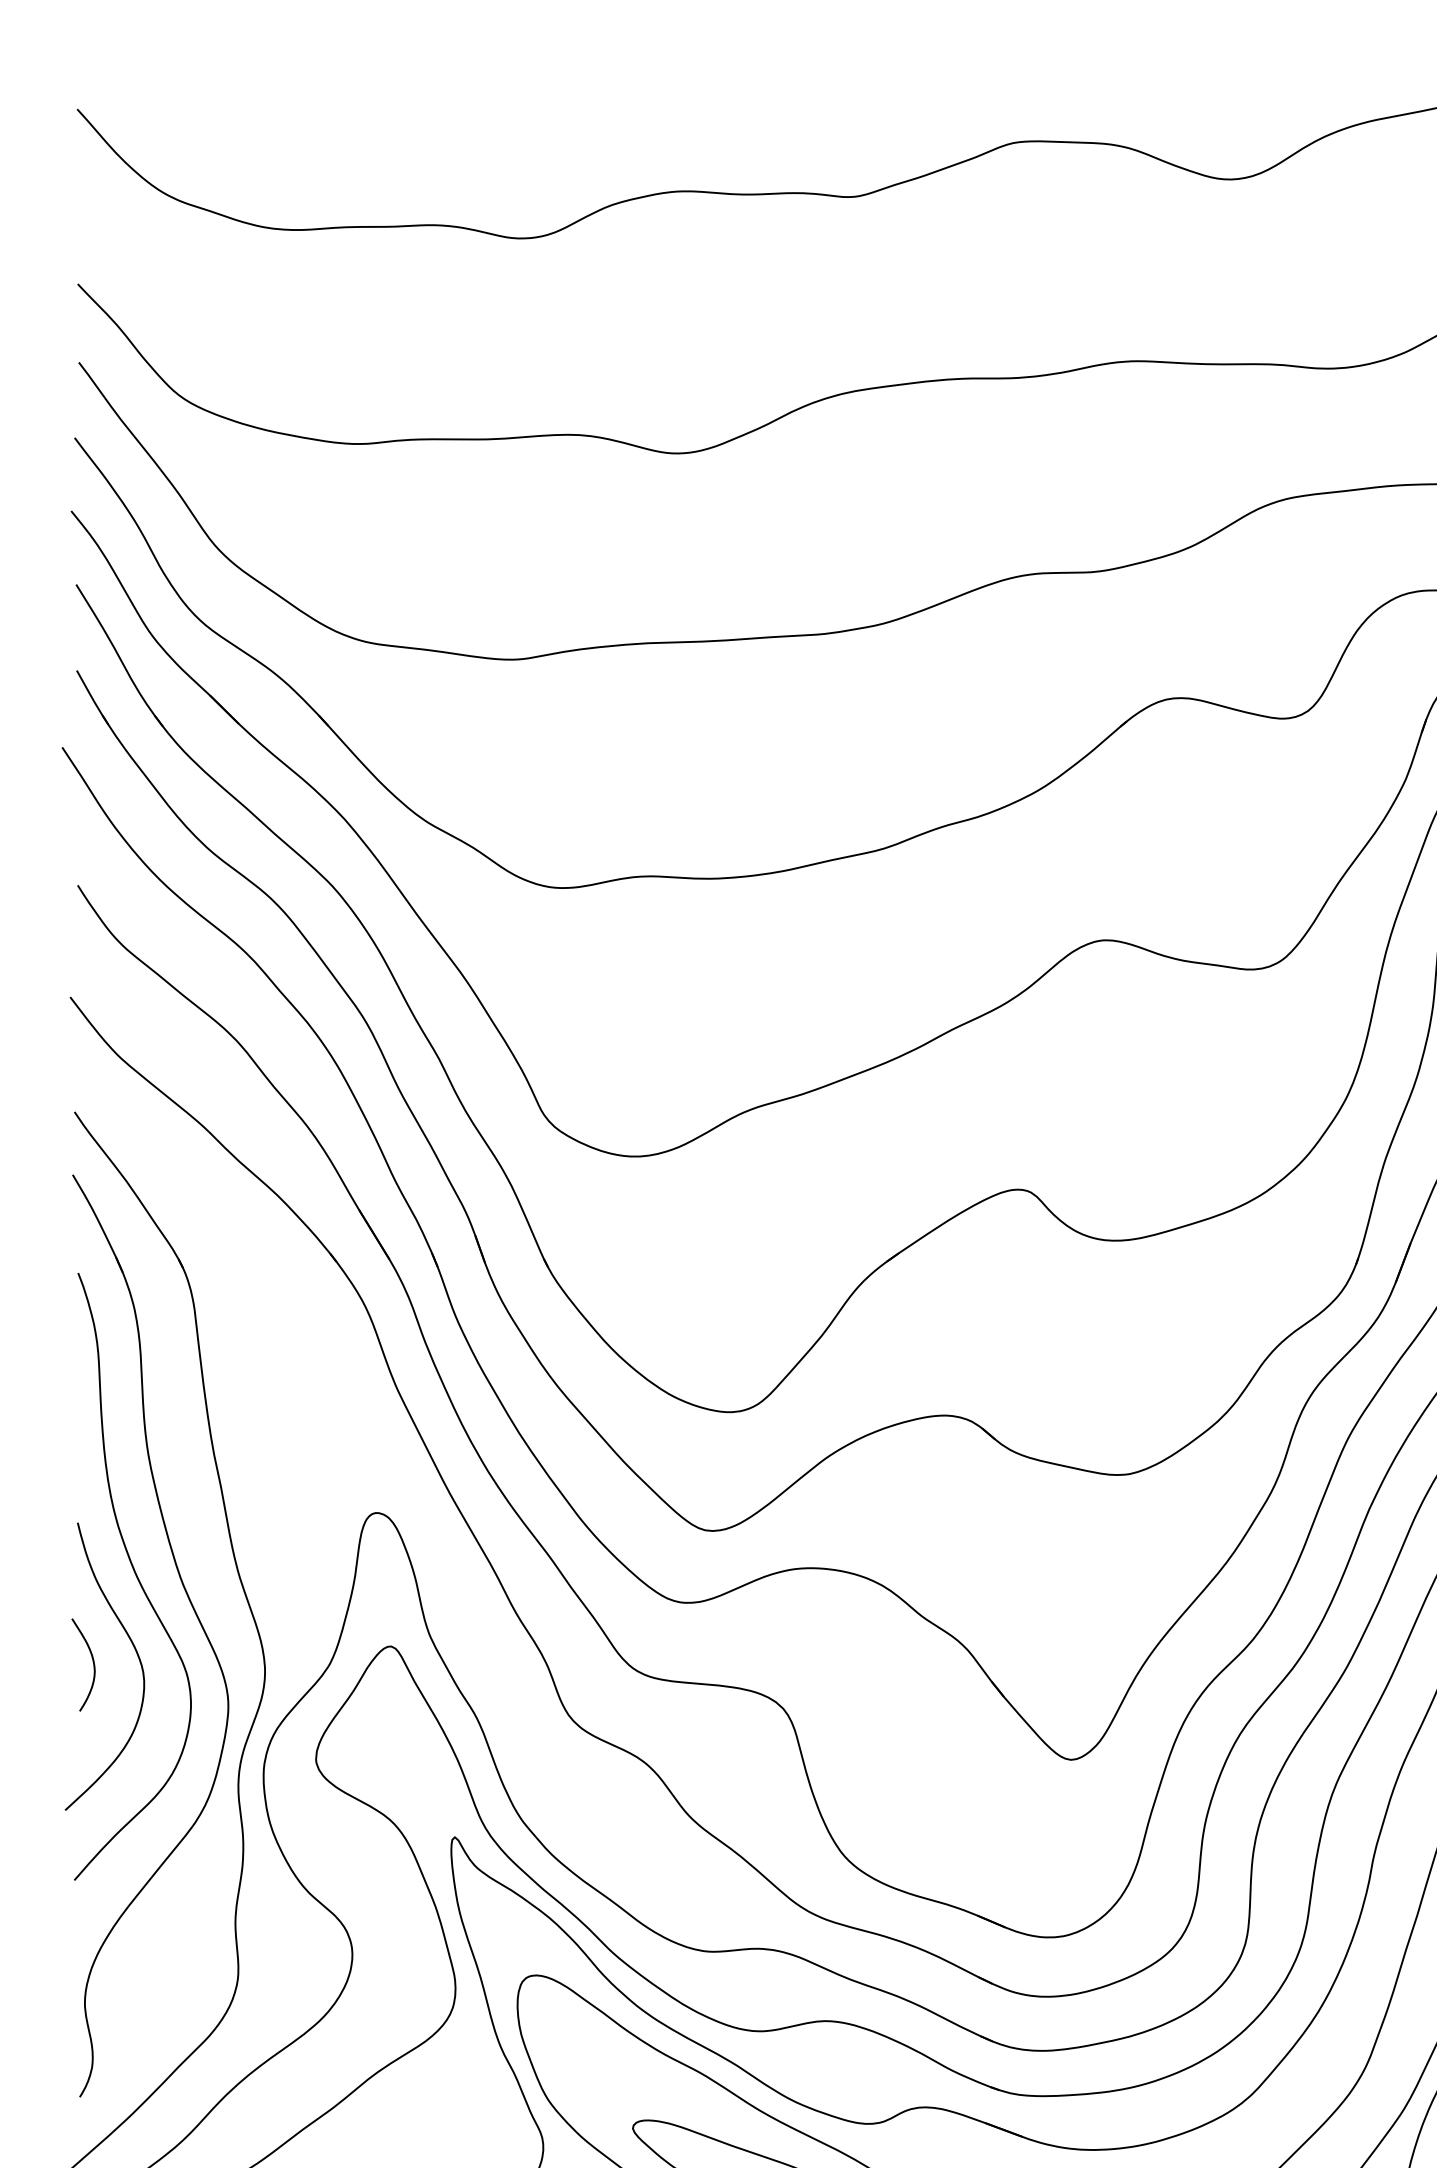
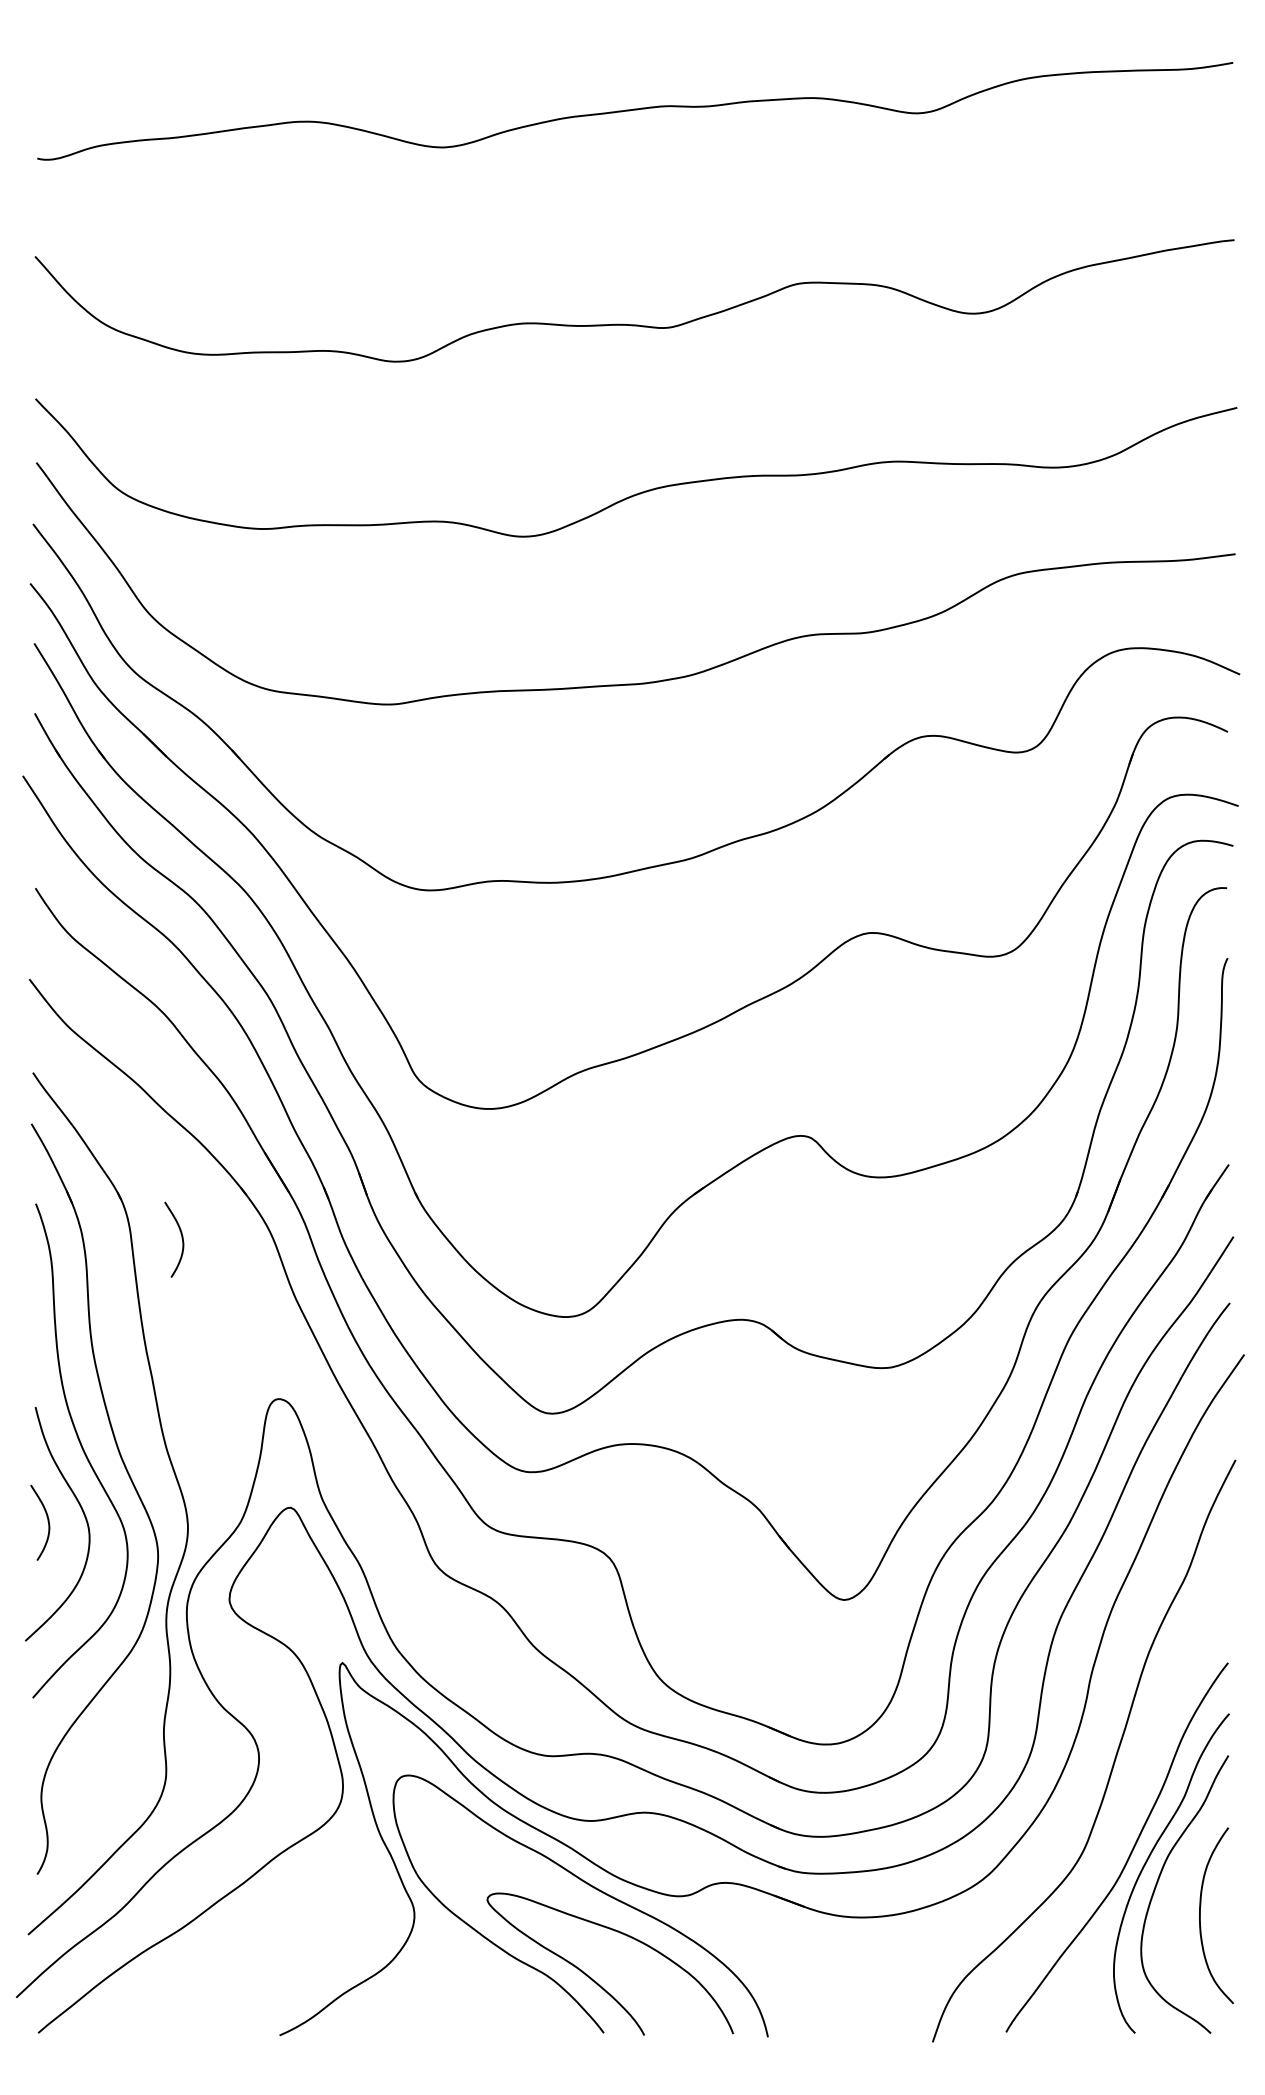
curve: (257, 1315) -> (181, 1238), added

